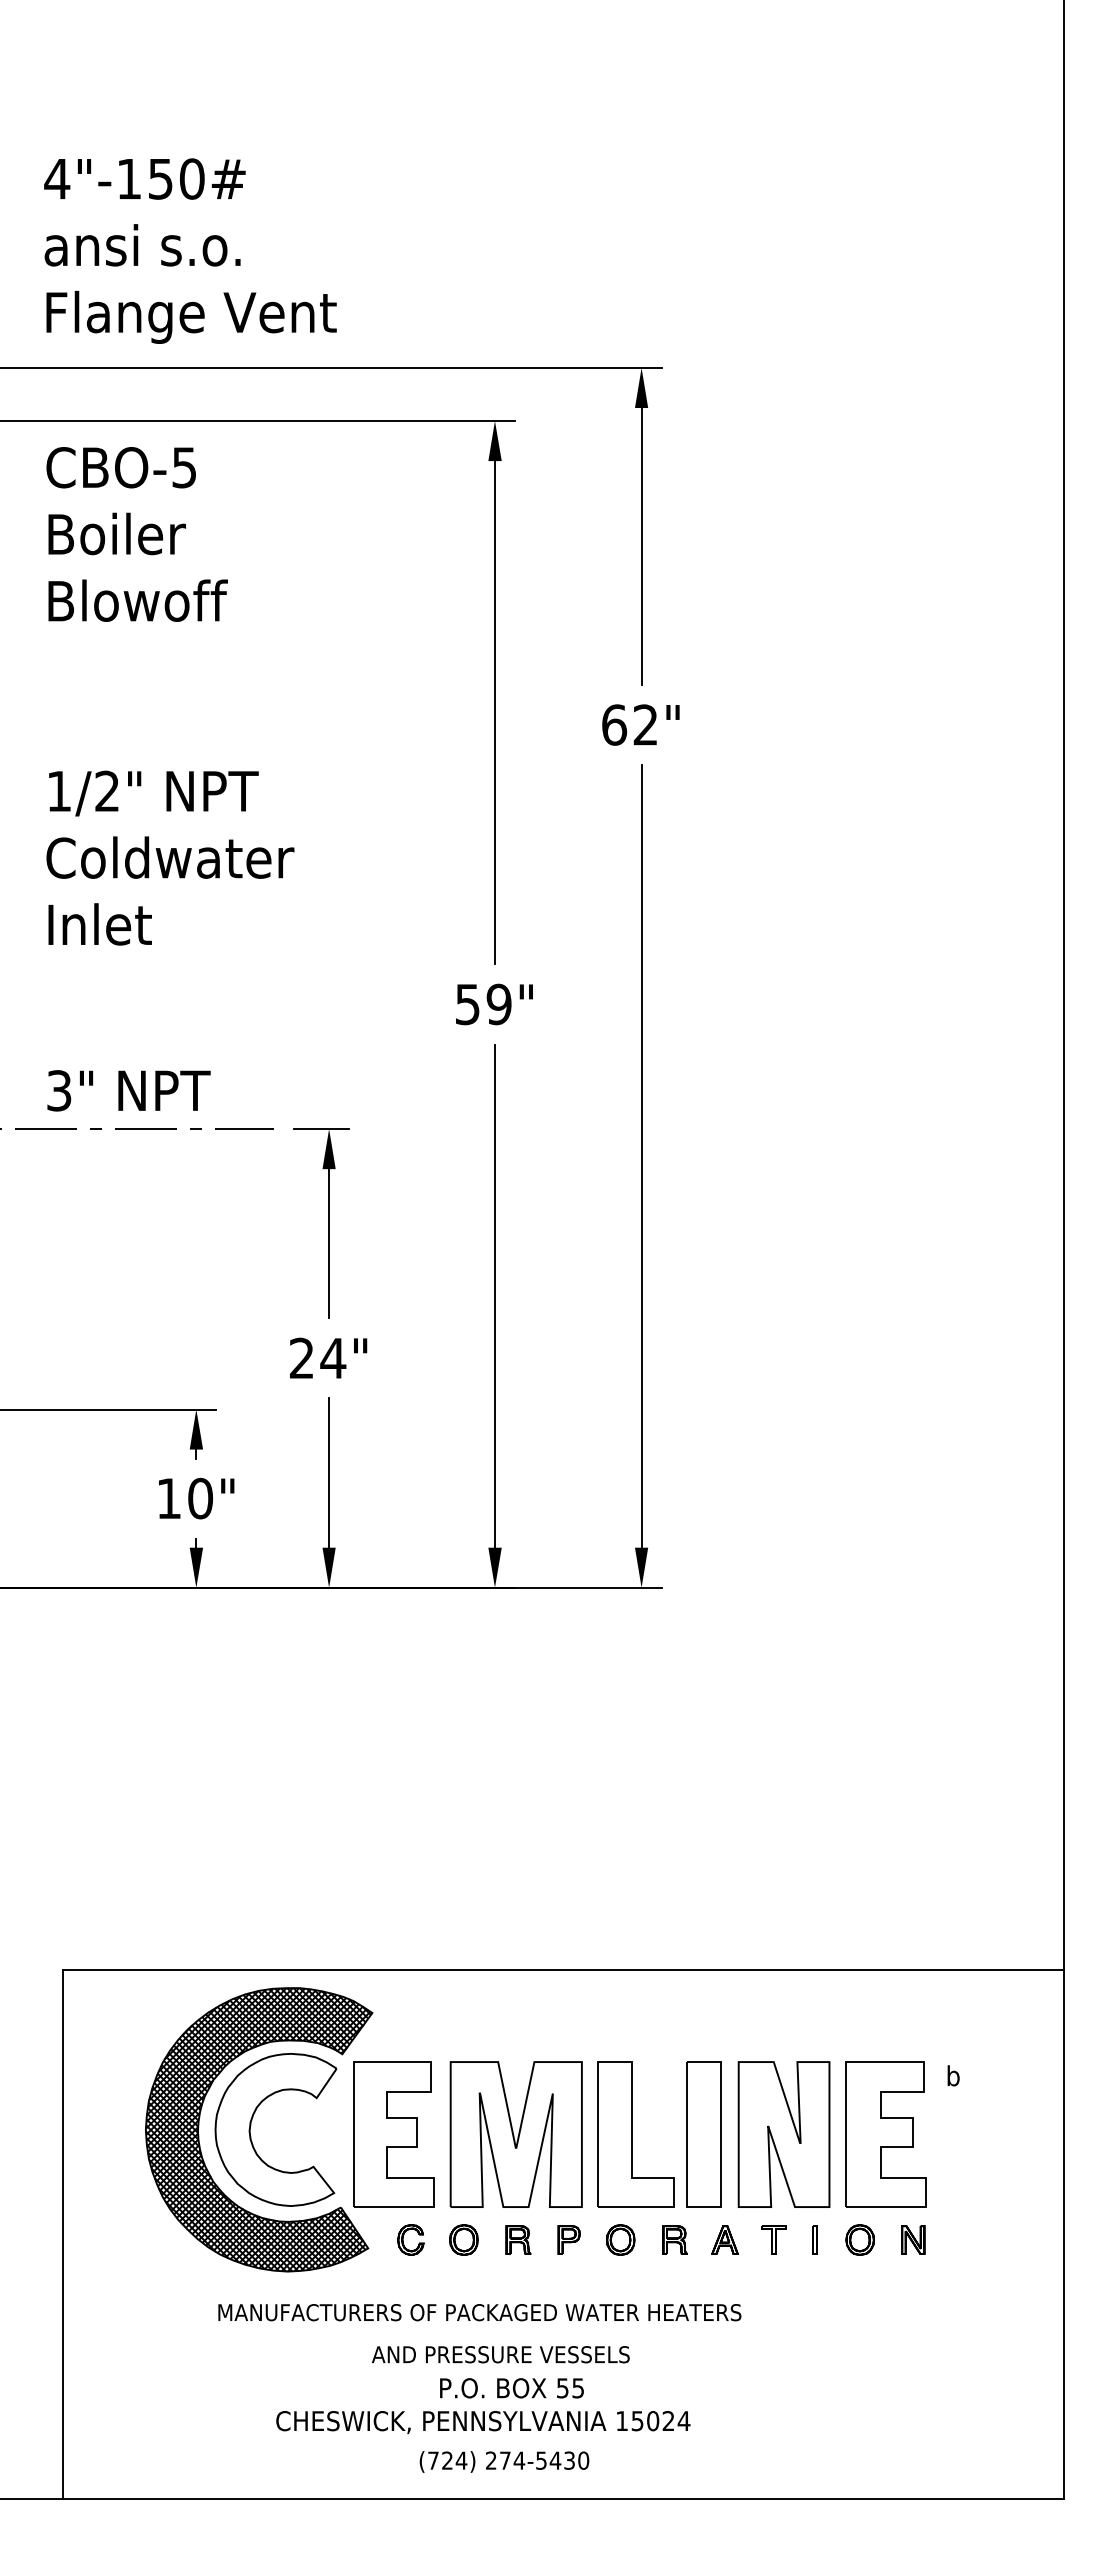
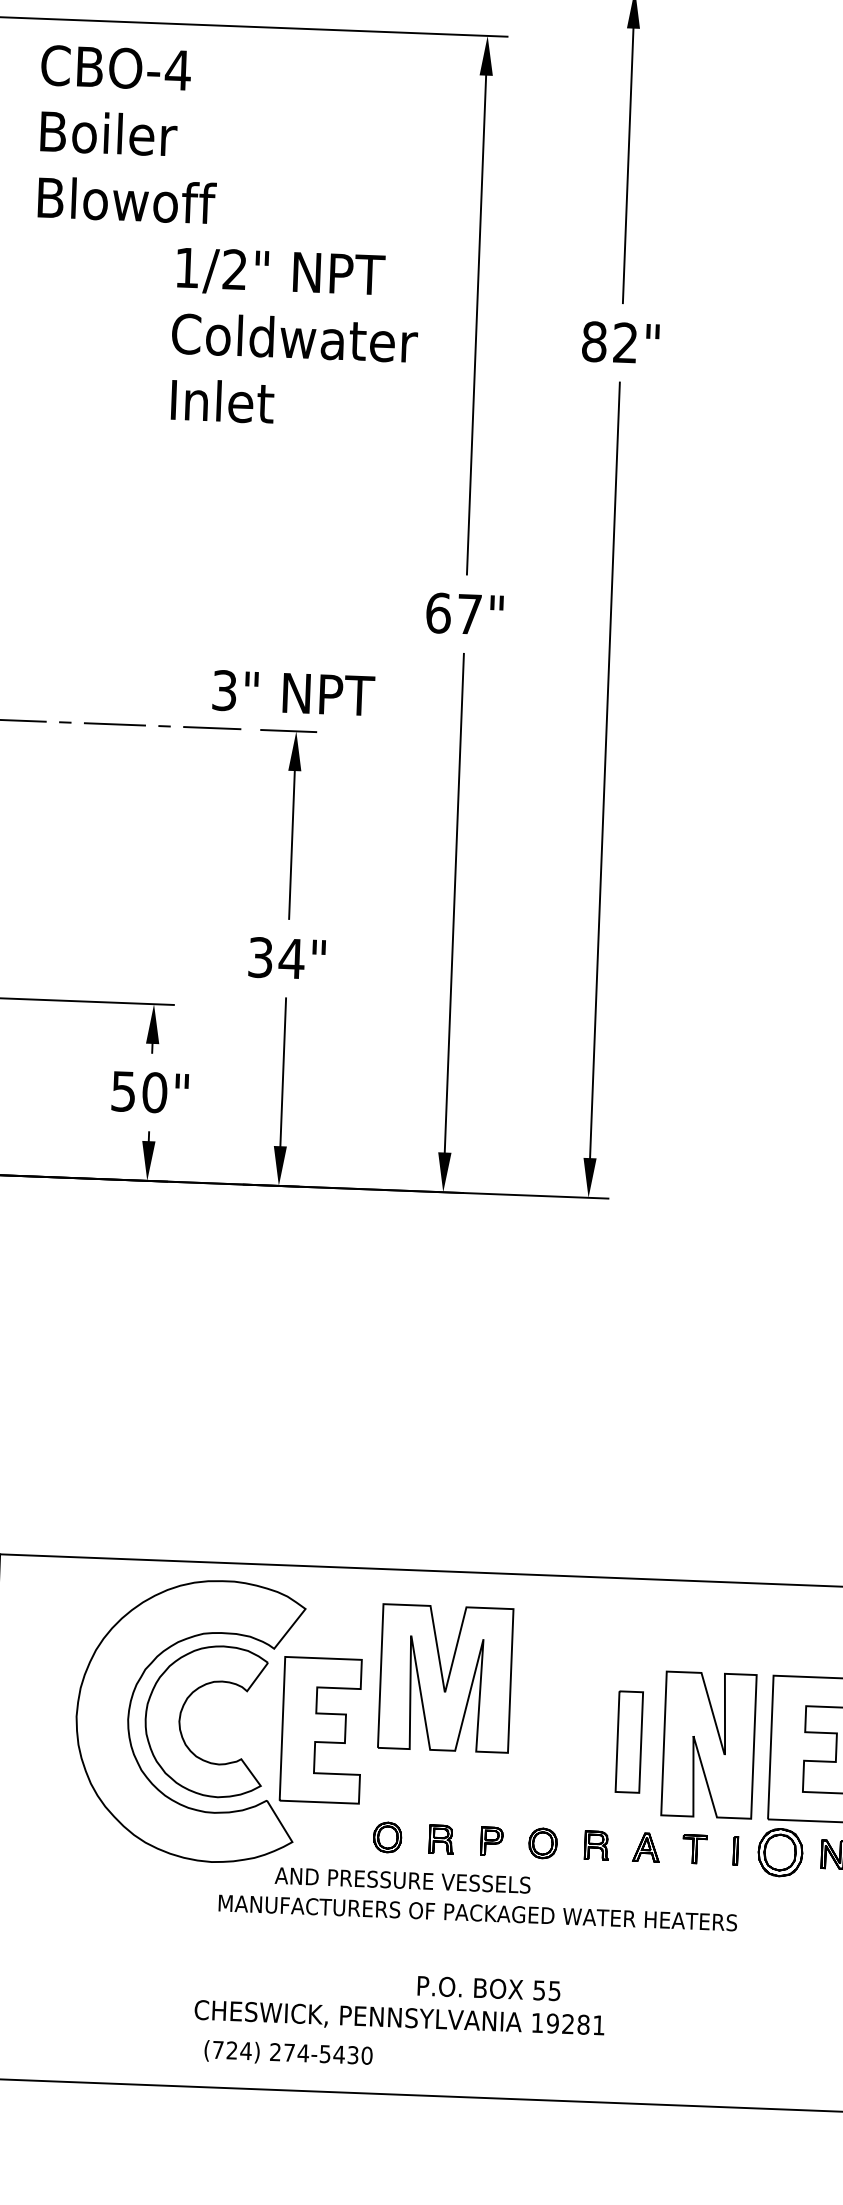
text: (184, 467) -> (178, 70), CBO-5 -> CBO-4
text: (614, 724) -> (594, 341), 62" -> 82"
text: (170, 857) -> (294, 337), moved
text: (483, 1004) -> (454, 613), 59" -> 67"
text: (128, 1090) -> (293, 692), moved
text: (301, 1358) -> (260, 957), 24" -> 34"
text: (168, 1498) -> (123, 1091), 10" -> 50"
hatch: (257, 2129) -> (187, 1720), removed
part: (515, 2134) -> (444, 1678), moved
part: (635, 2134) -> (561, 1739), removed
part: (703, 2134) -> (629, 1742), size x0.7
part: (403, 2239) -> (327, 1834), removed
part: (859, 2239) -> (779, 1852), size x1.6
text: (479, 2312) -> (477, 1912), moved
text: (500, 2354) -> (402, 1880), moved
text: (511, 2388) -> (488, 1988), moved
text: (660, 2421) -> (575, 2024), 15024 -> 19281
text: (504, 2461) -> (288, 2053), moved

